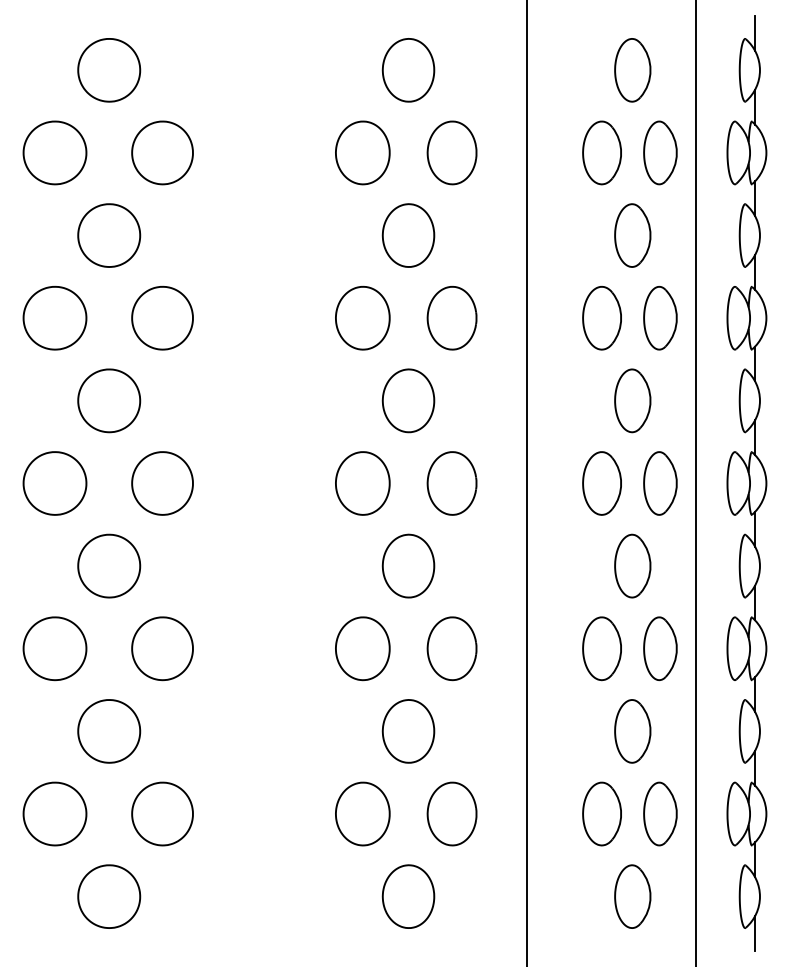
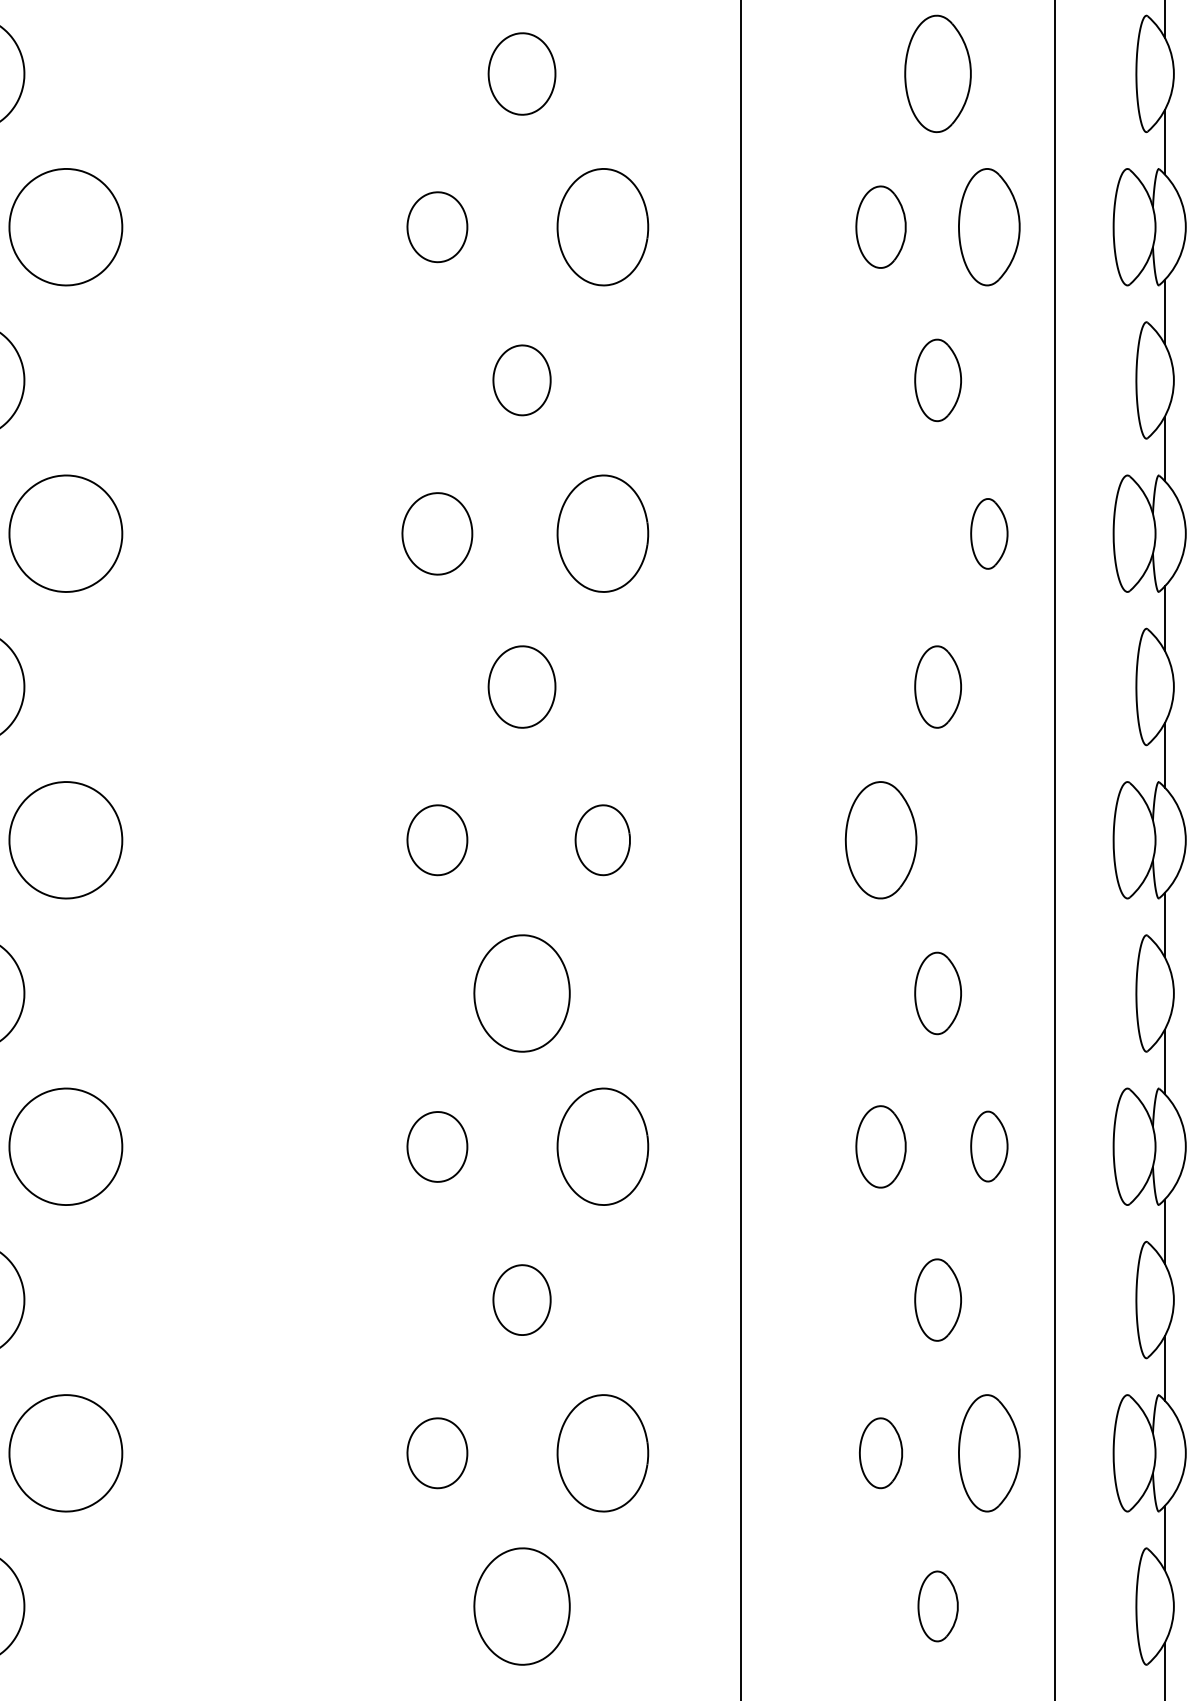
part: (408, 70) -> (522, 74), size x0.7
part: (362, 152) -> (436, 226), size x0.6
part: (601, 152) -> (879, 226), size x0.7
part: (408, 235) -> (522, 380), size x0.6
part: (632, 235) -> (937, 380), size x0.7
part: (362, 318) -> (436, 534), size x0.7
part: (601, 318) -> (879, 534), removed
part: (660, 318) -> (989, 534), size x0.6
part: (408, 400) -> (522, 686), size x0.7
part: (632, 400) -> (937, 686), size x0.7
part: (362, 483) -> (436, 840), size x0.6
part: (451, 483) -> (601, 840), size x0.6
part: (660, 483) -> (989, 840), removed
part: (632, 565) -> (937, 992), size x0.7
part: (362, 648) -> (436, 1146), size x0.6
part: (601, 648) -> (879, 1146), size x0.7
part: (660, 648) -> (989, 1146), size x0.6
part: (408, 731) -> (522, 1300), size x0.6
part: (632, 731) -> (937, 1300), size x0.7
part: (362, 813) -> (436, 1452), size x0.6
part: (601, 813) -> (879, 1452), size x0.6
part: (632, 896) -> (937, 1606), size x0.6

